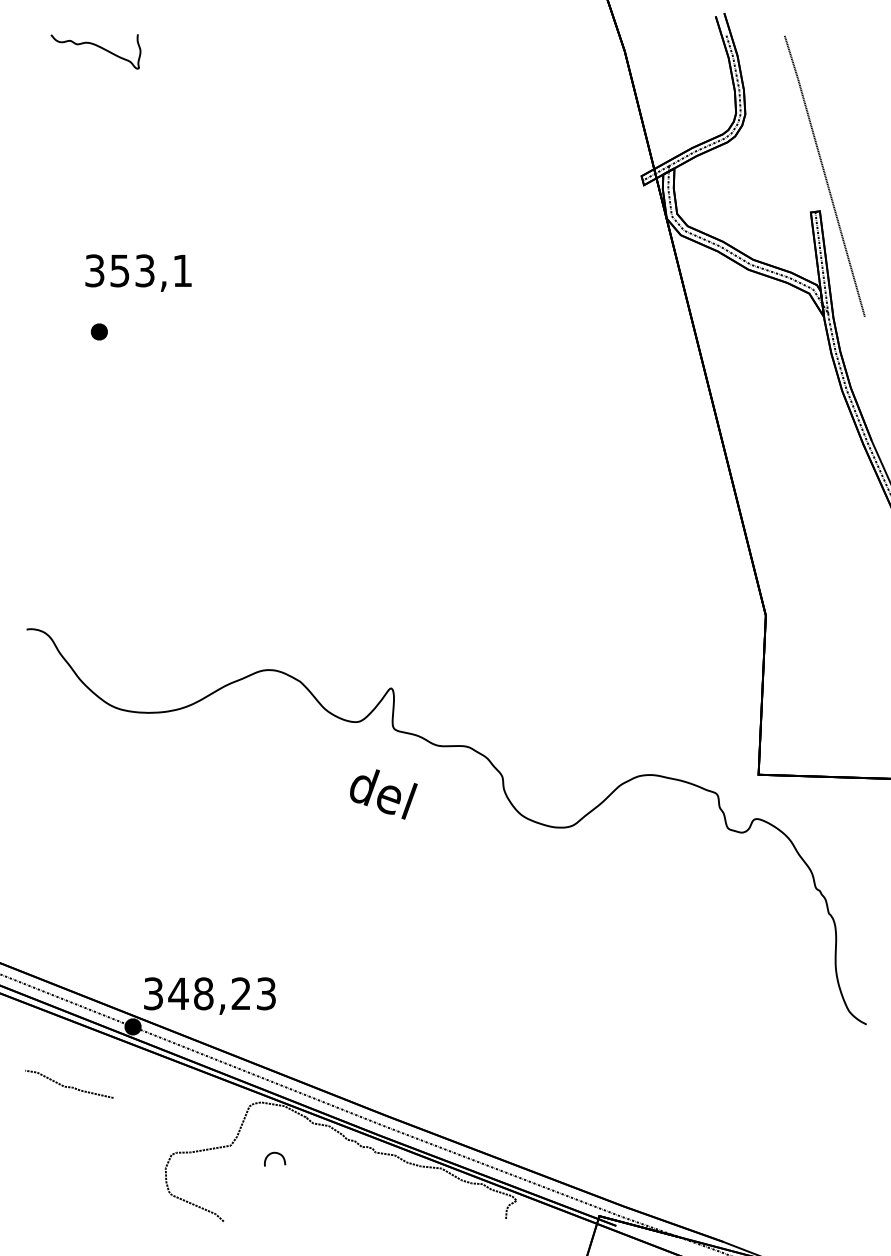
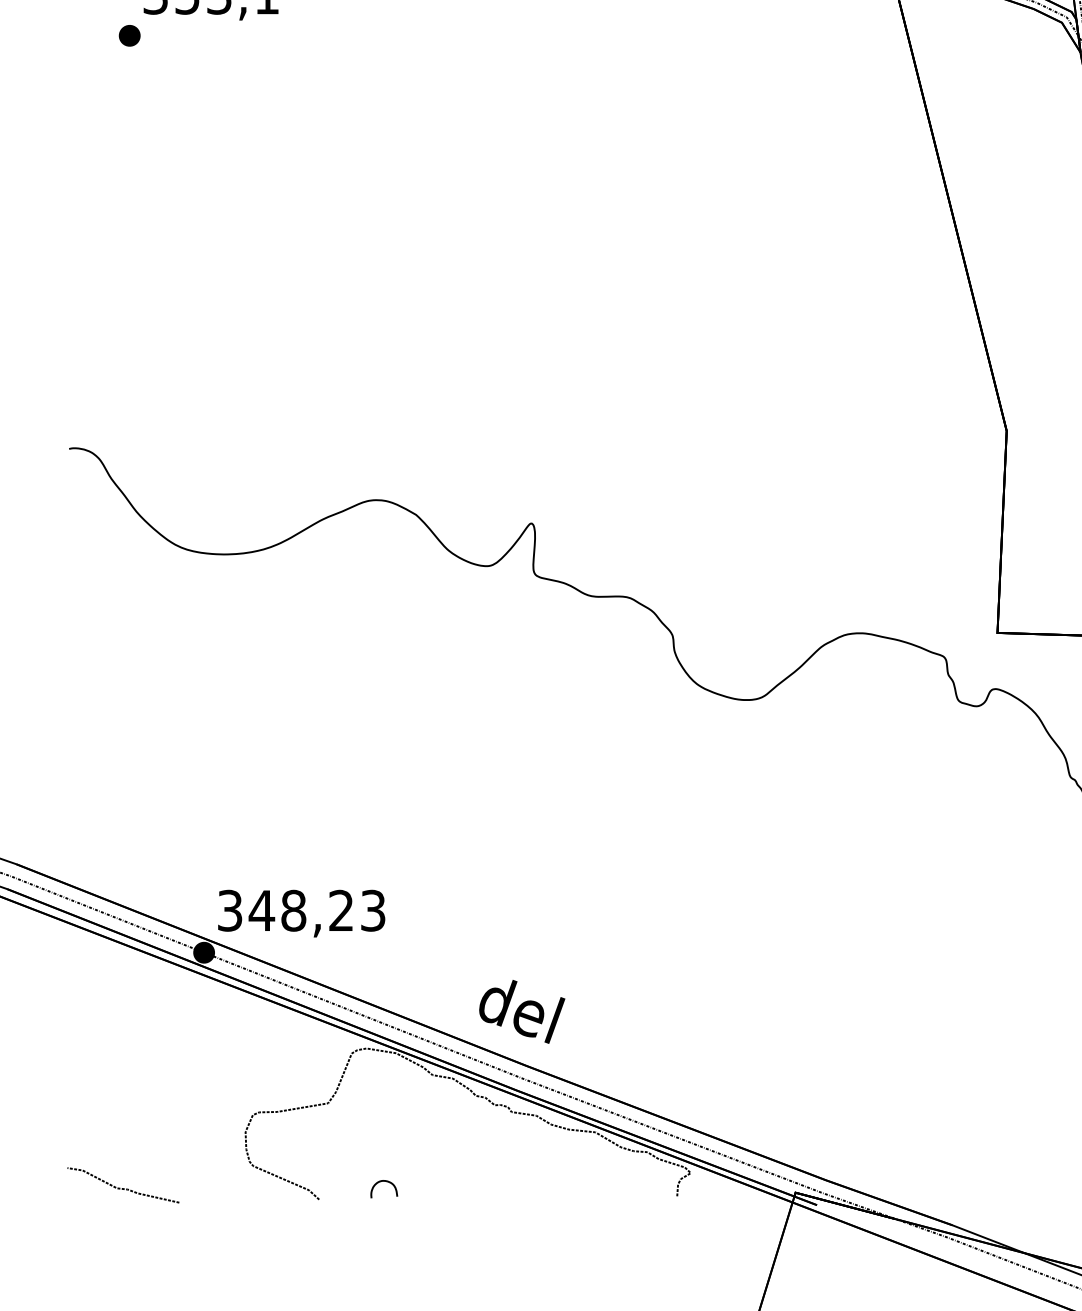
part: (99, 331) -> (129, 35), moved
text: (383, 794) -> (521, 1011), moved
curve: (69, 1086) -> (123, 1188), moved
part: (275, 1158) -> (384, 1188), moved

